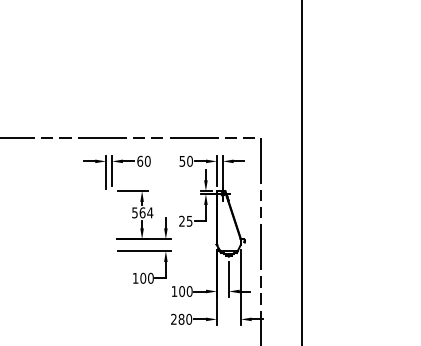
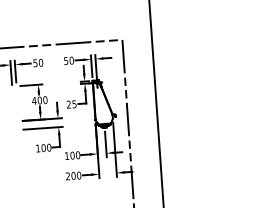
text: (140, 160) -> (35, 62), 60 -> 50
text: (142, 212) -> (39, 100), 564 -> 400
text: (181, 319) -> (73, 176), 280 -> 200

